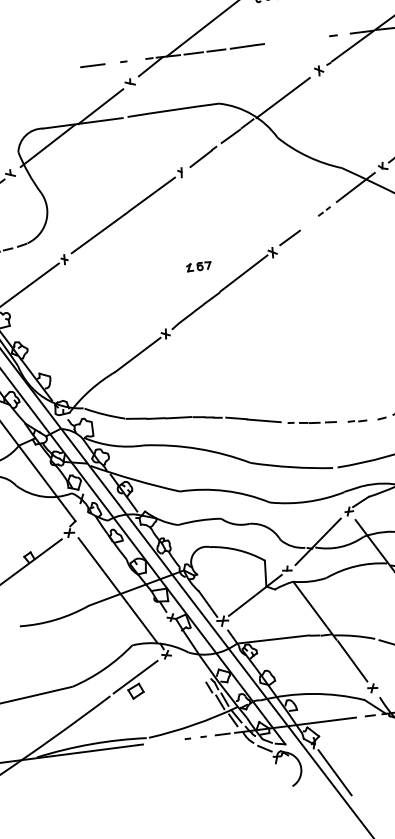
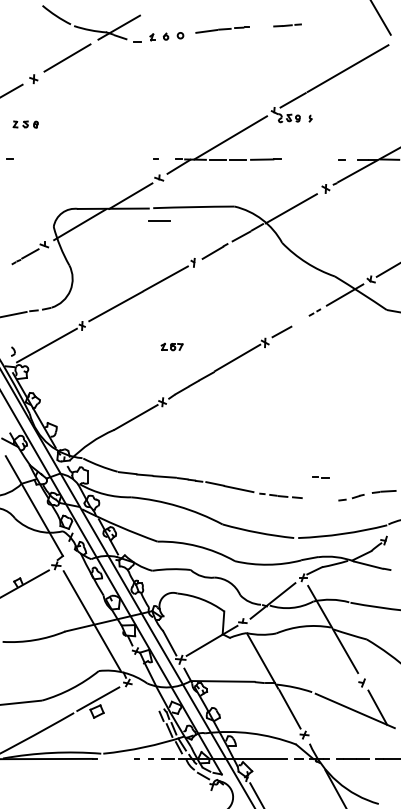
line: (92, 64) -> (159, 220), moved
part: (198, 266) -> (171, 346), moved
line: (358, 420) -> (321, 477), moved

